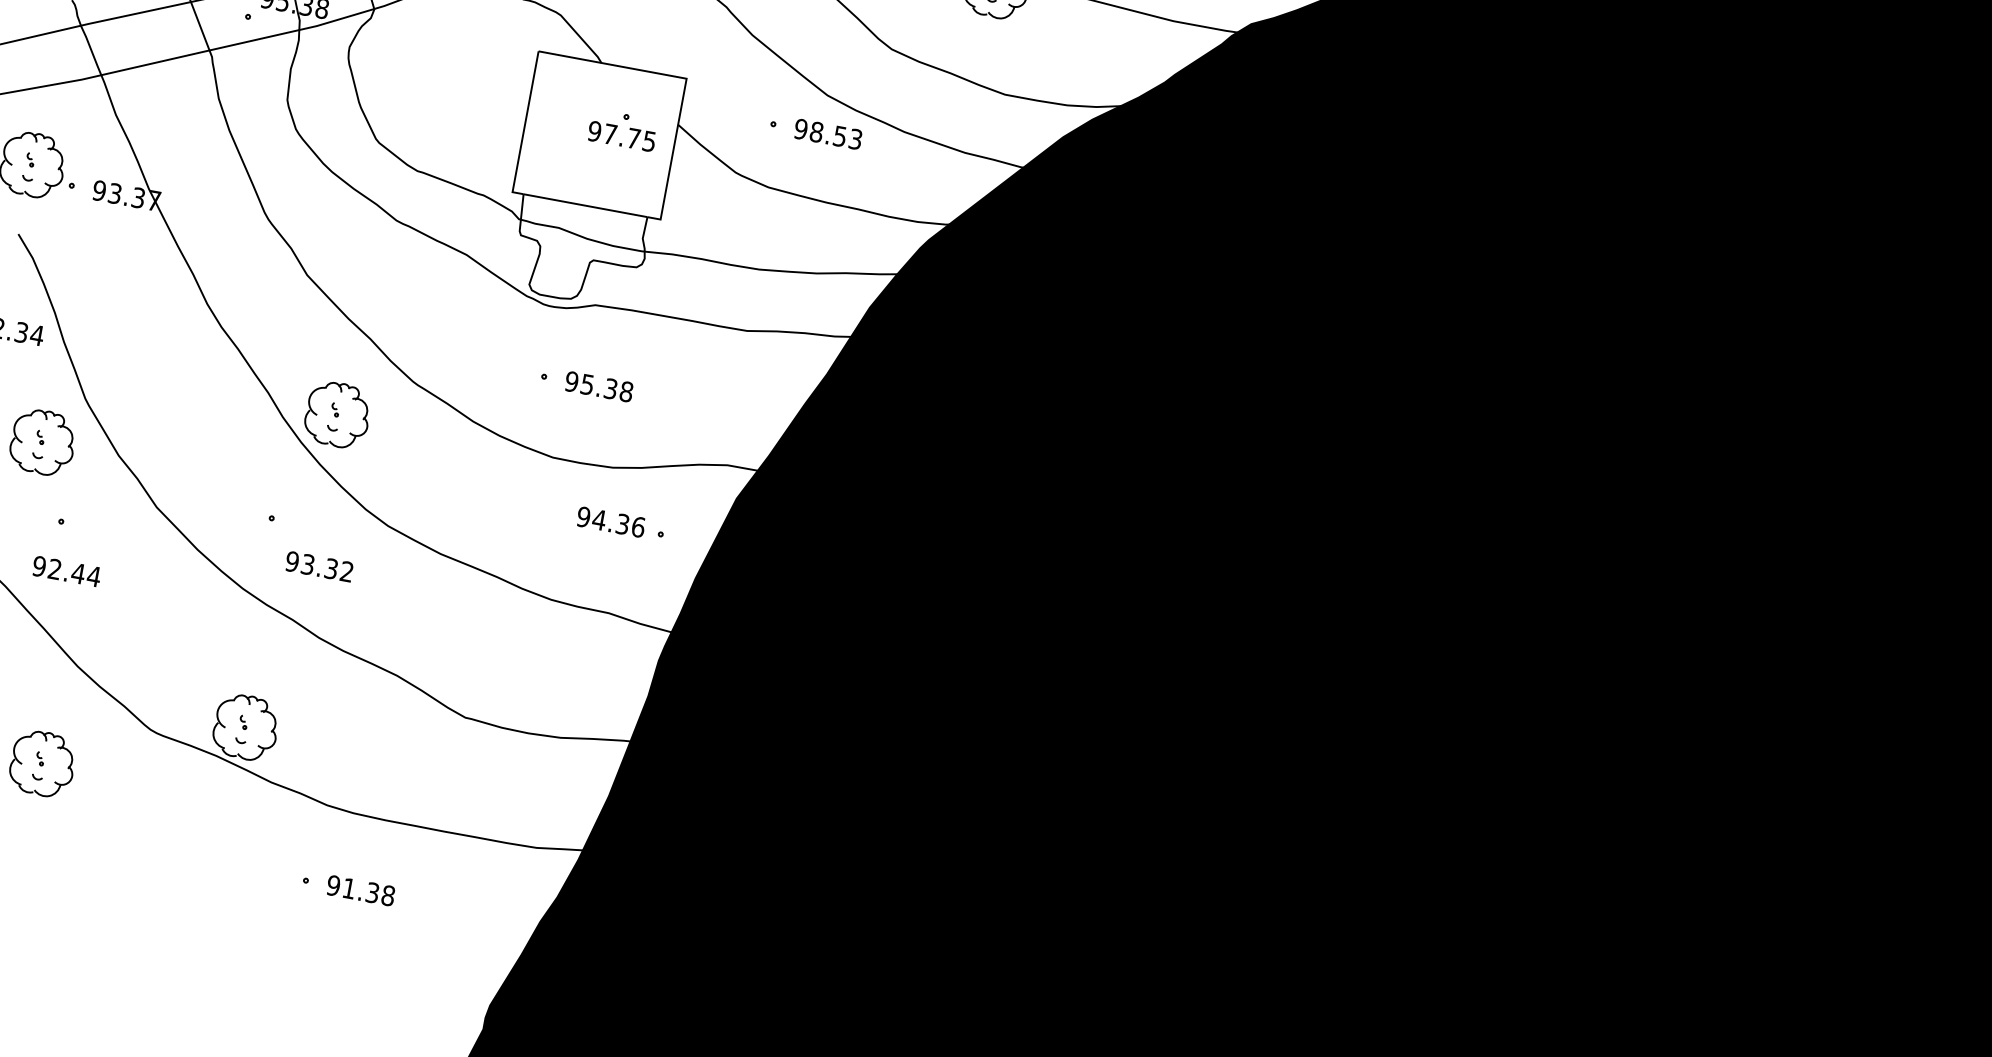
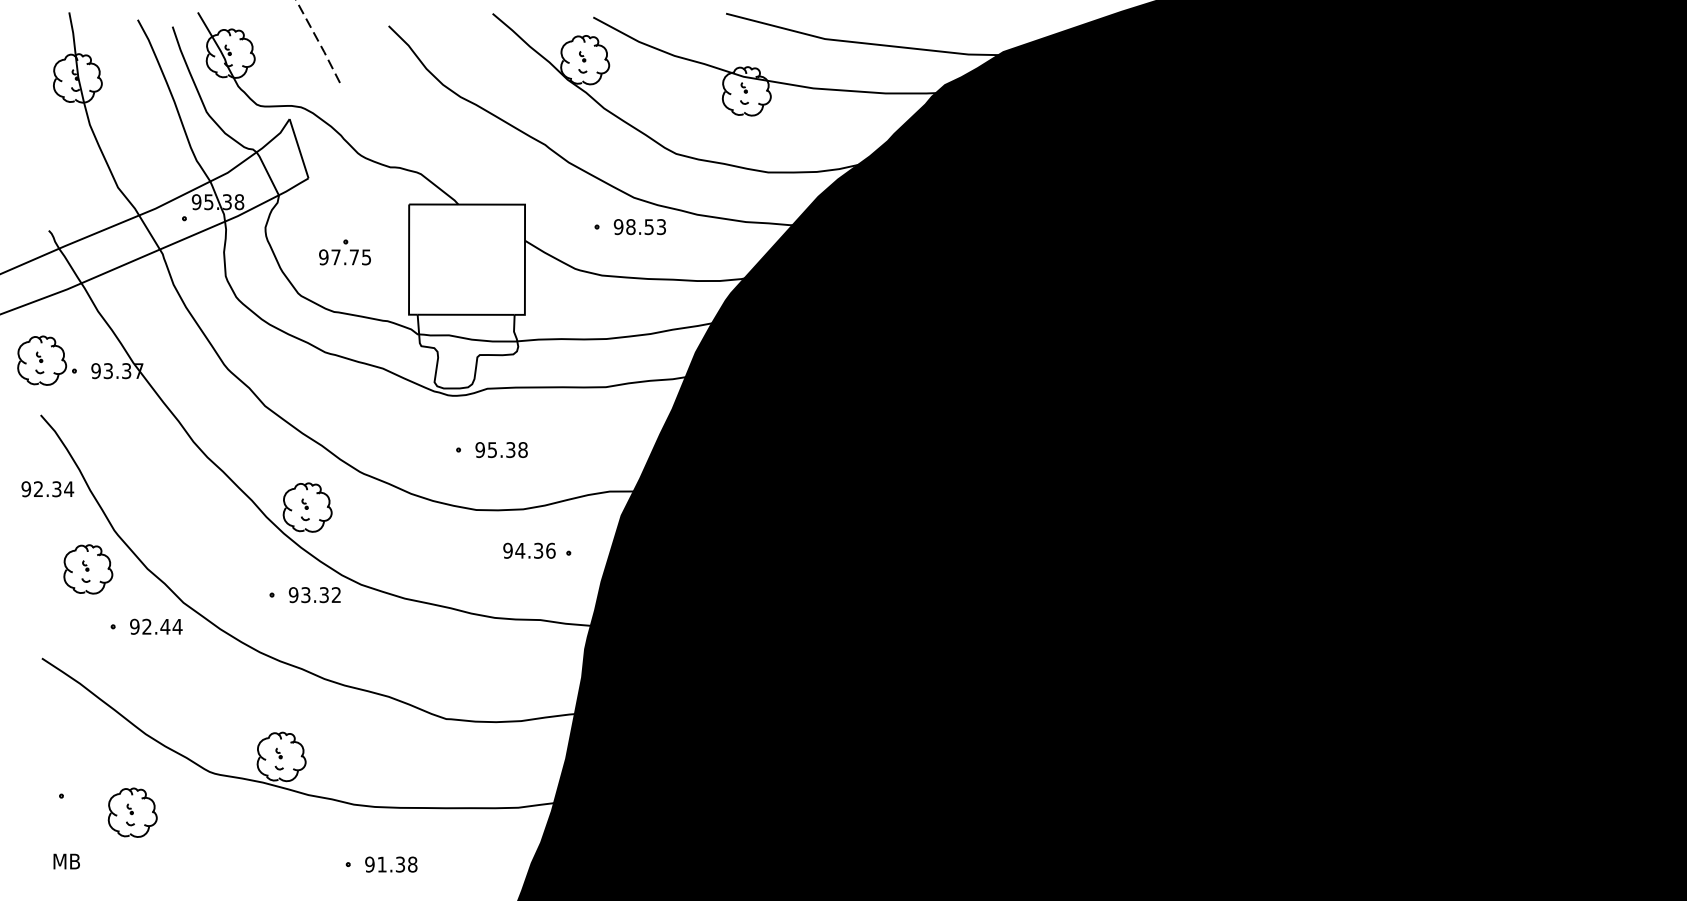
part: (622, 130) -> (344, 252), moved
text: (318, 567) -> (314, 595), moved
text: (67, 571) -> (156, 626), moved

